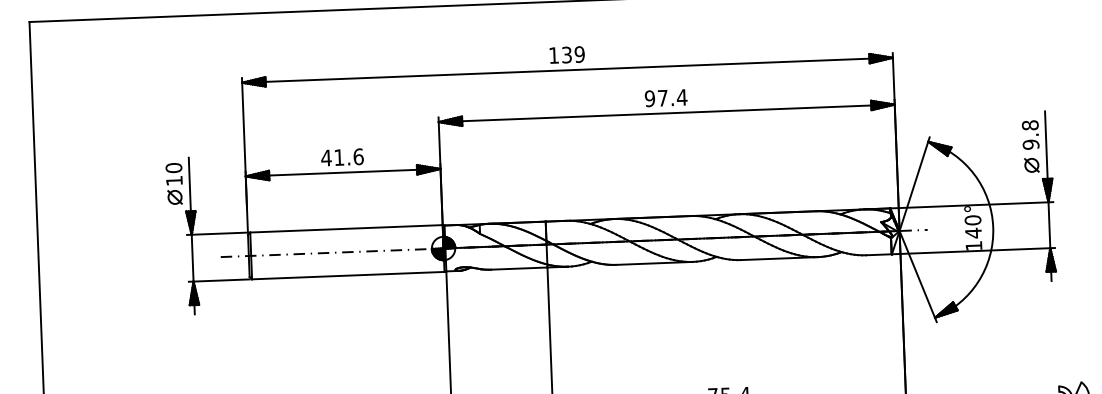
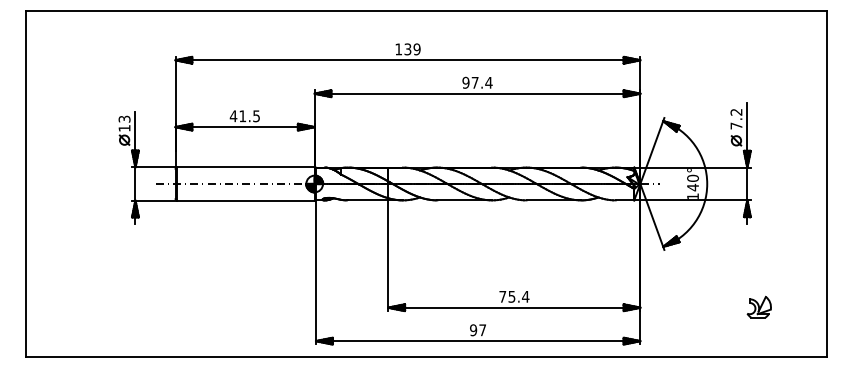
text: (1030, 134) -> (736, 118), 9.8 -> 7.2
text: (358, 157) -> (256, 116), 41.6 -> 41.5
text: (173, 167) -> (124, 118), 10 -> 13

